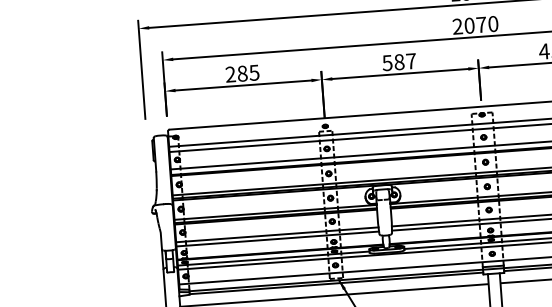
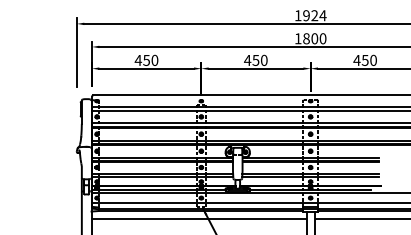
text: (469, 25) -> (306, 38), 2070 -> 1800
text: (398, 60) -> (255, 59), 587 -> 450
text: (242, 72) -> (146, 59), 285 -> 450

